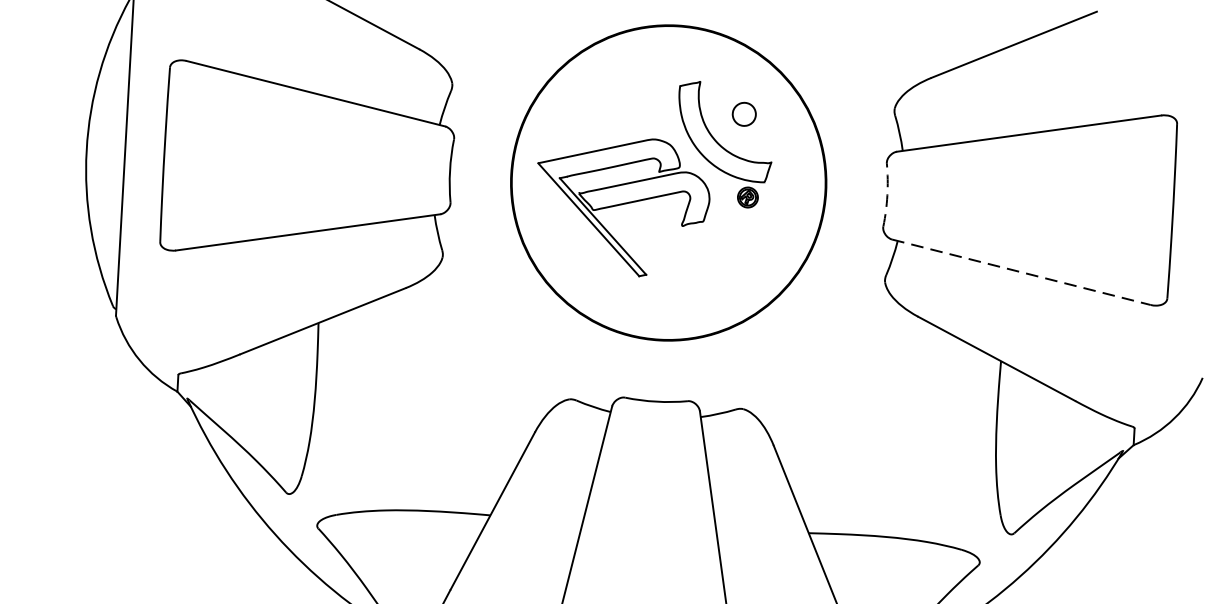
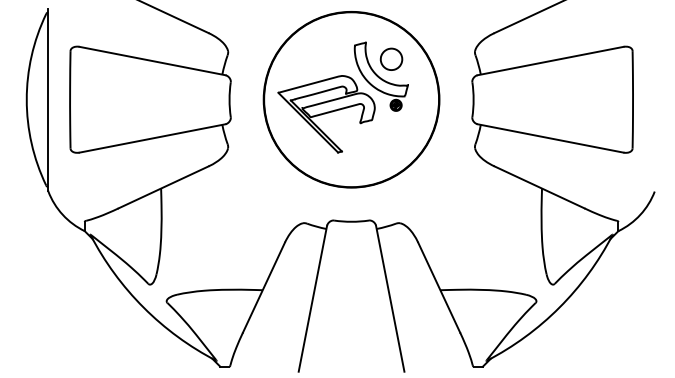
part: (744, 113) -> (391, 58), size x1.67
arc: (887, 194) -> (473, 99), dashed -> solid
line: (1023, 272) -> (551, 138), dashed -> solid

